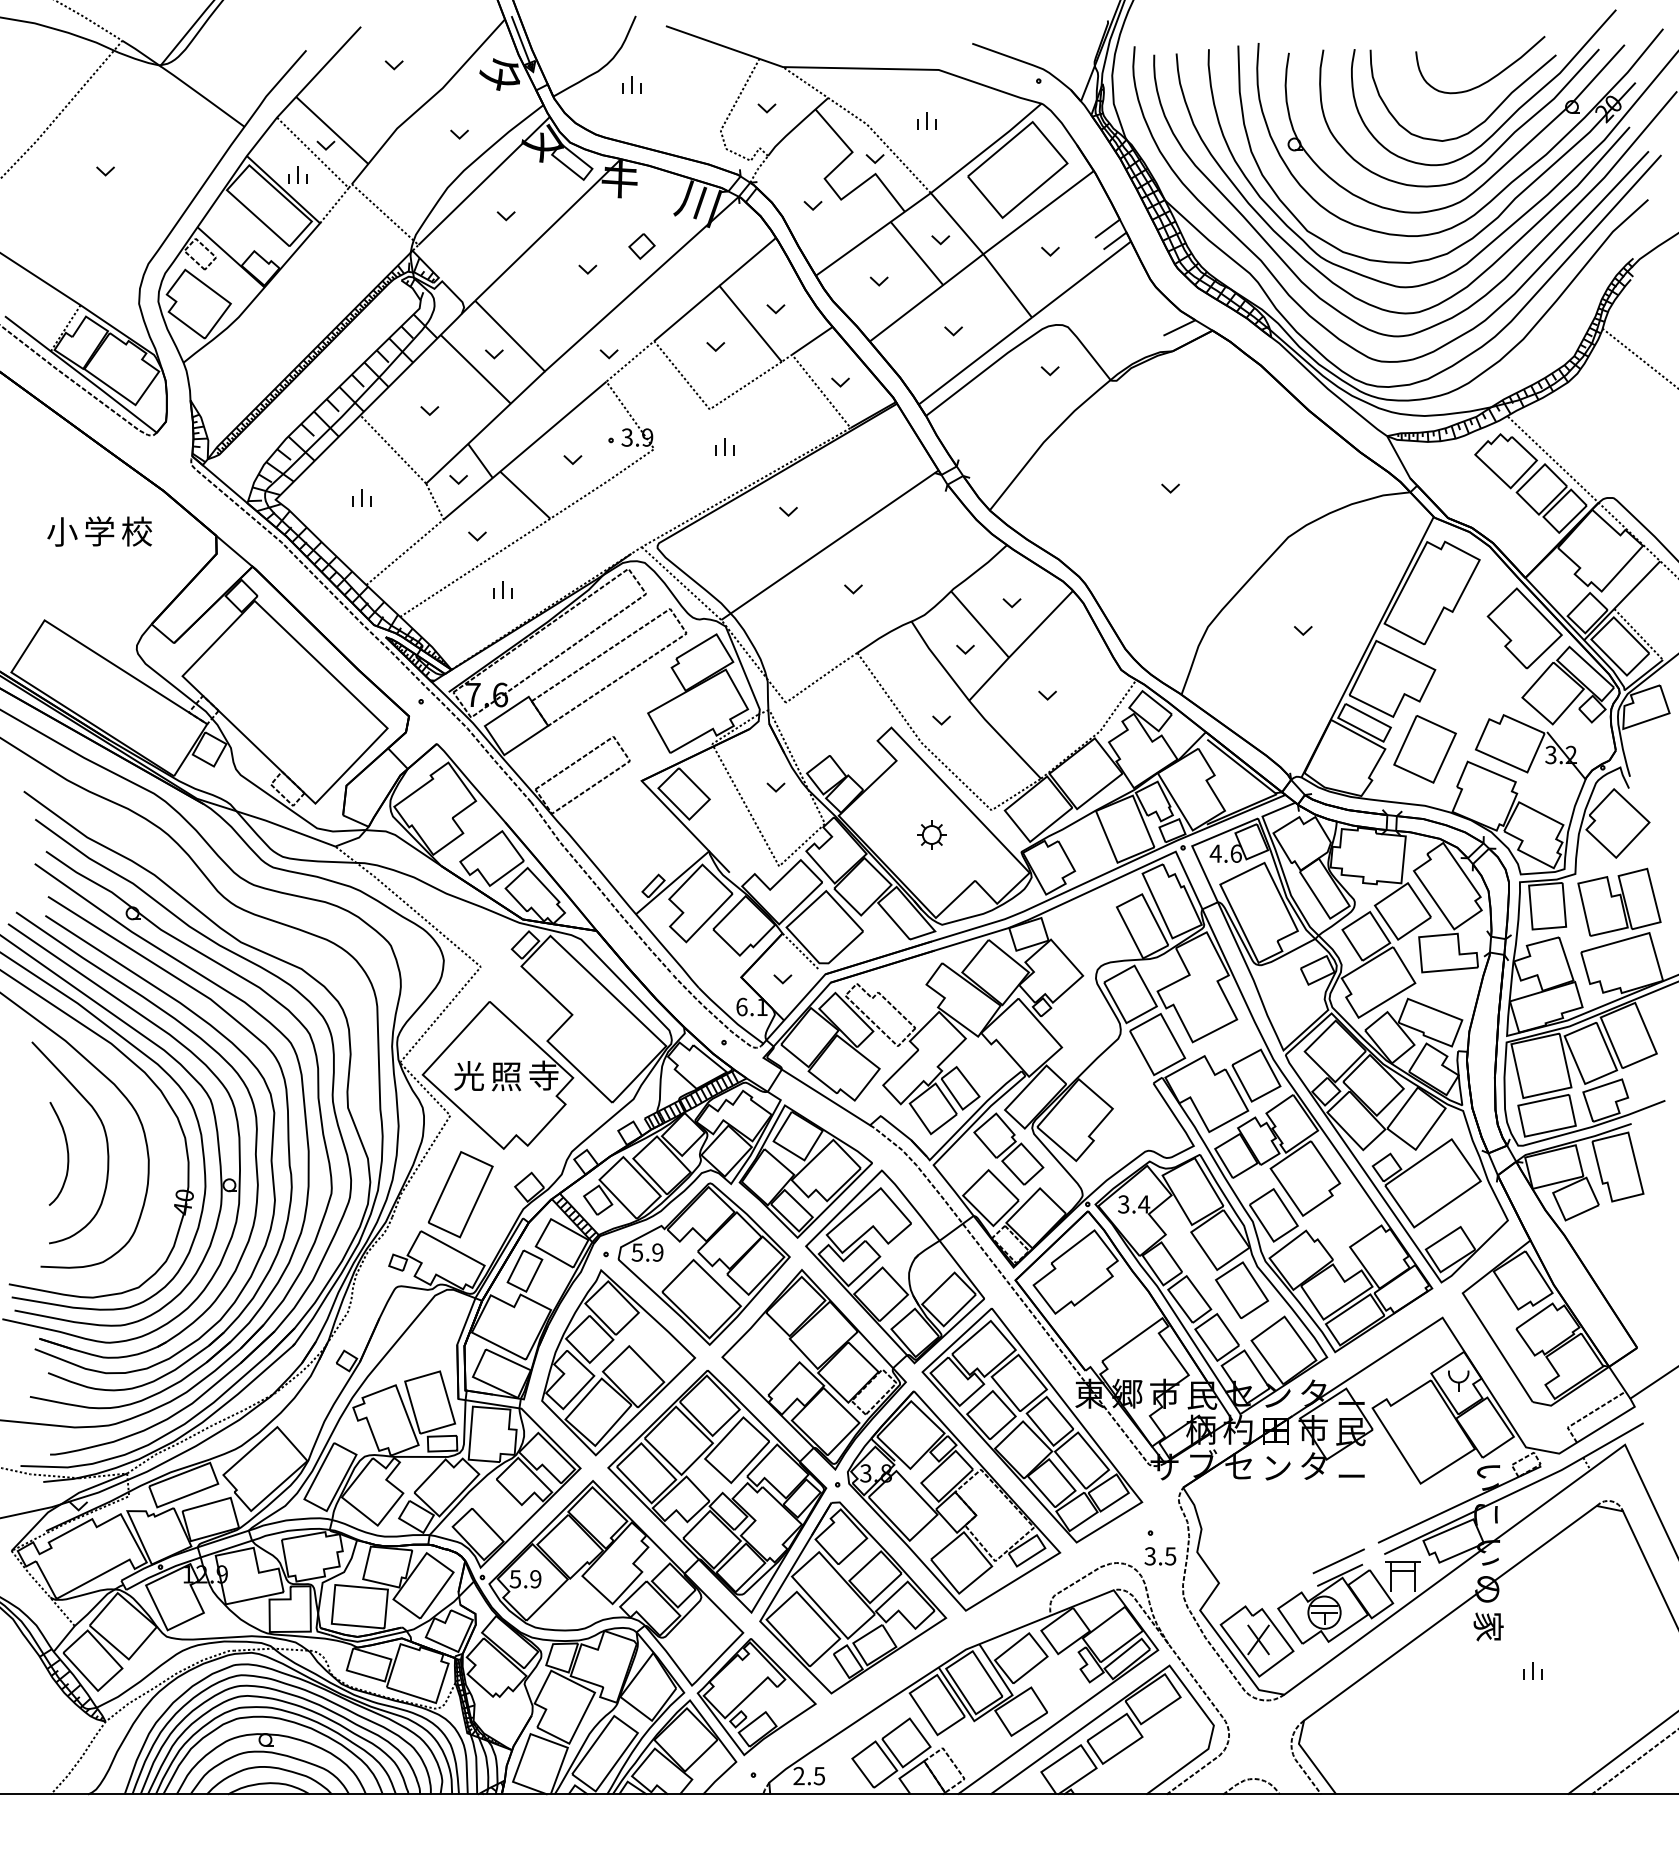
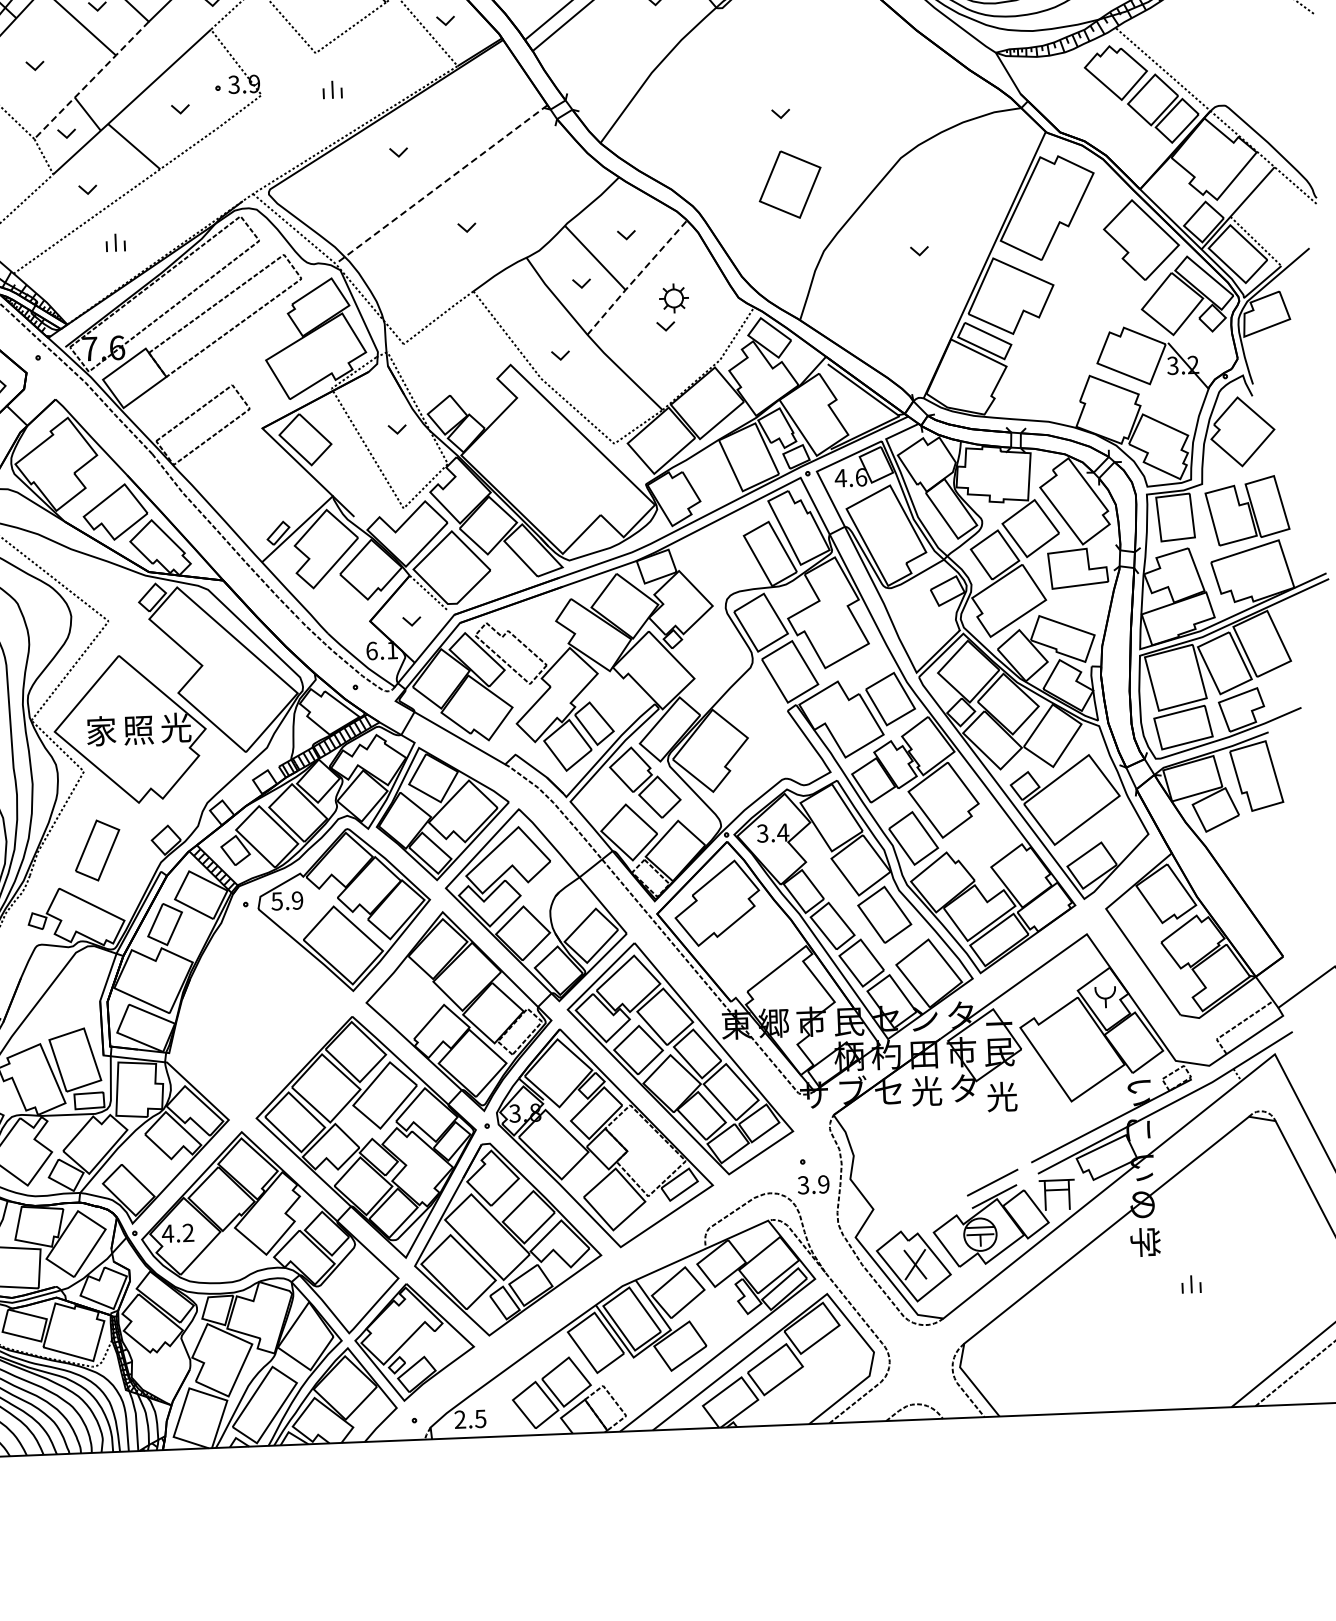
line: (485, 427) -> (91, 80), solid -> dashed
line: (830, 545) -> (442, 184), solid -> dashed
line: (1020, 645) -> (636, 277), solid -> dashed
part: (1424, 749) -> (789, 184), moved
part: (931, 834) -> (673, 297), moved
text: (469, 1076) -> (101, 731), 光 -> 家
text: (543, 1076) -> (175, 728), 寺 -> 光
part: (460, 1194) -> (97, 850), size x0.7
part: (618, 1362) -> (262, 1012), removed
text: (1276, 1467) -> (926, 1091), ン -> 光
text: (1351, 1476) -> (1001, 1097), ー -> 光
text: (1170, 1556) -> (823, 1184), 3.5 -> 3.9
text: (525, 1579) -> (178, 1233), 5.9 -> 4.2
text: (1488, 1626) -> (1145, 1241), 家 -> 学

